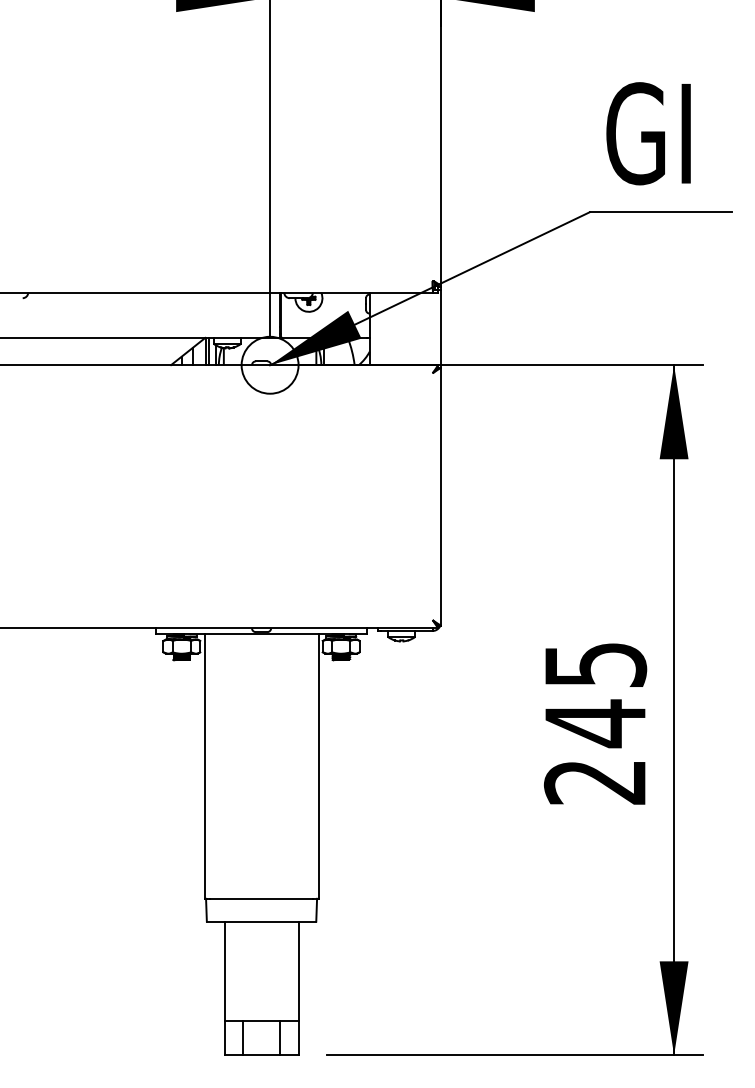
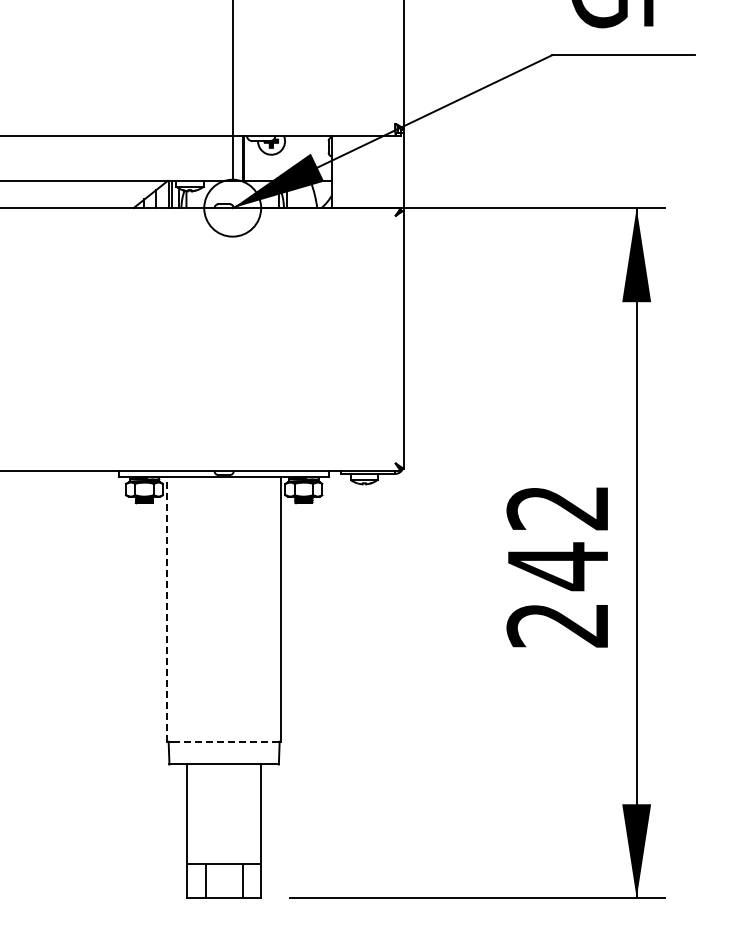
text: (595, 665) -> (558, 508), 245 -> 242
line: (204, 765) -> (167, 608), solid -> dashed
line: (262, 898) -> (225, 741), solid -> dashed

